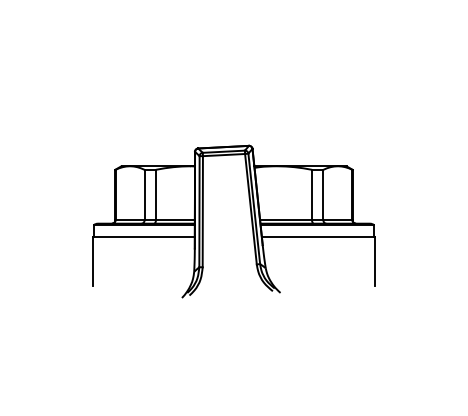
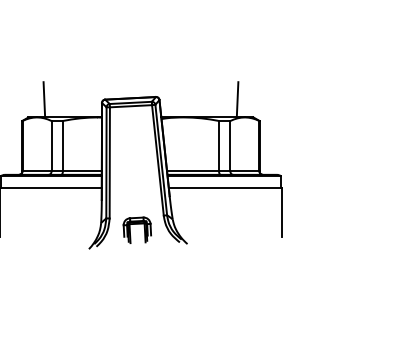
line: (137, 148) -> (44, 99), added
line: (330, 148) -> (237, 99), added
part: (230, 278) -> (137, 229), added

